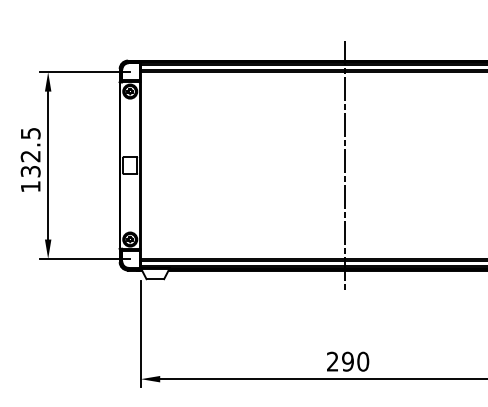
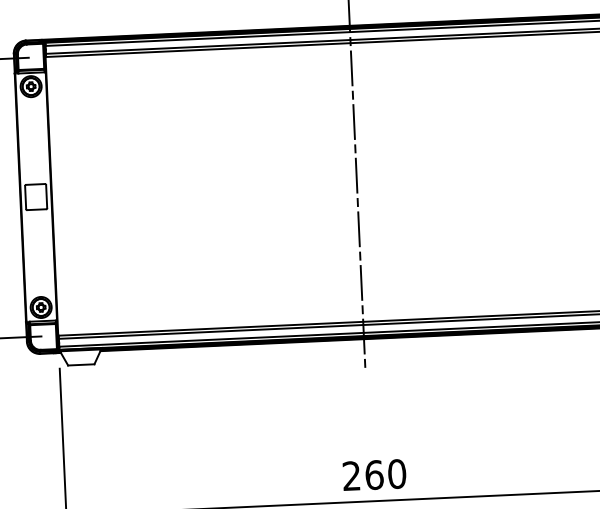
text: (348, 361) -> (375, 474), 290 -> 260

